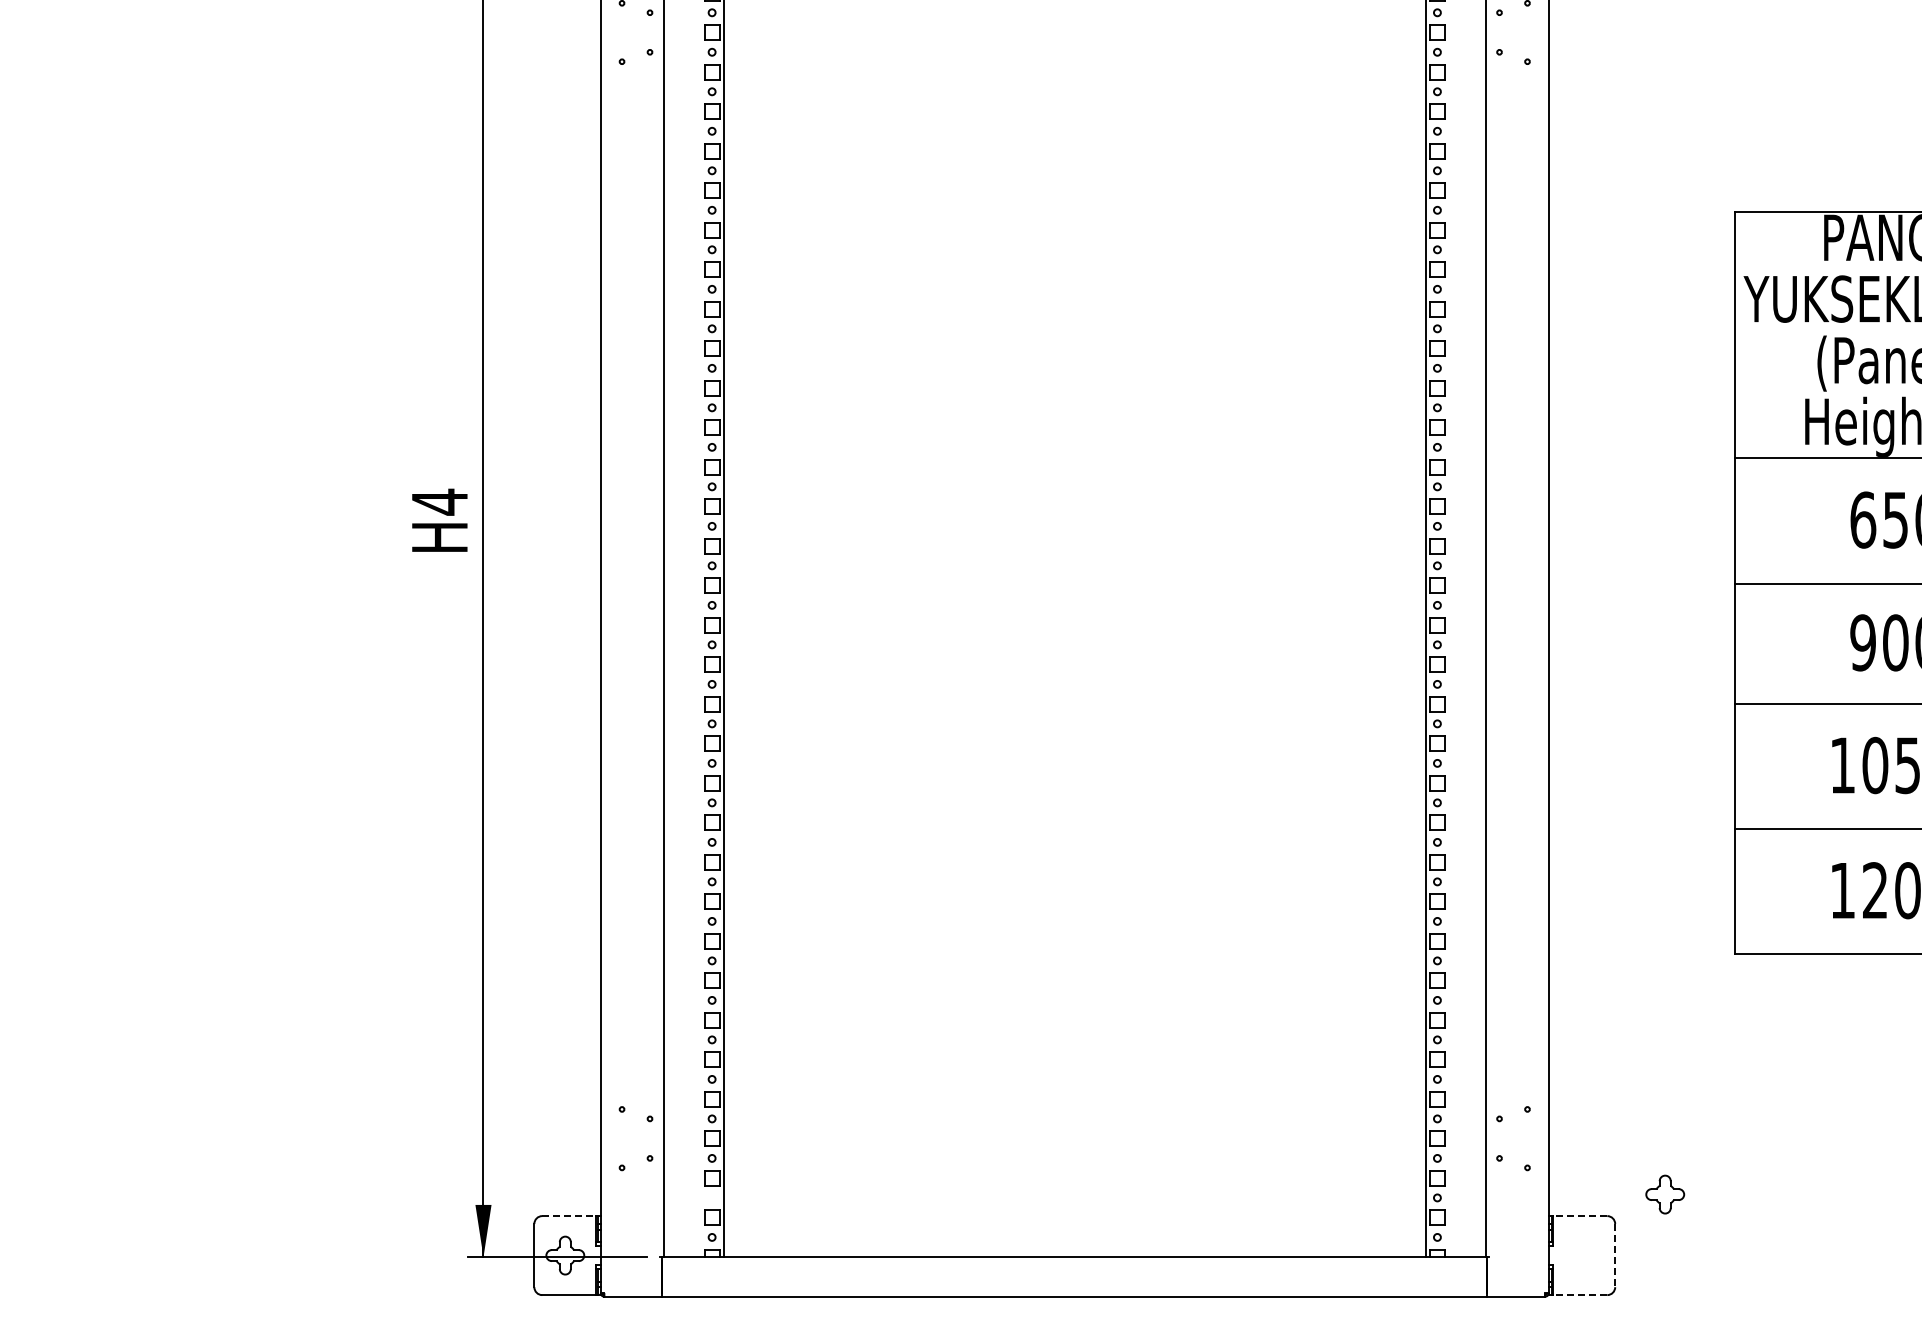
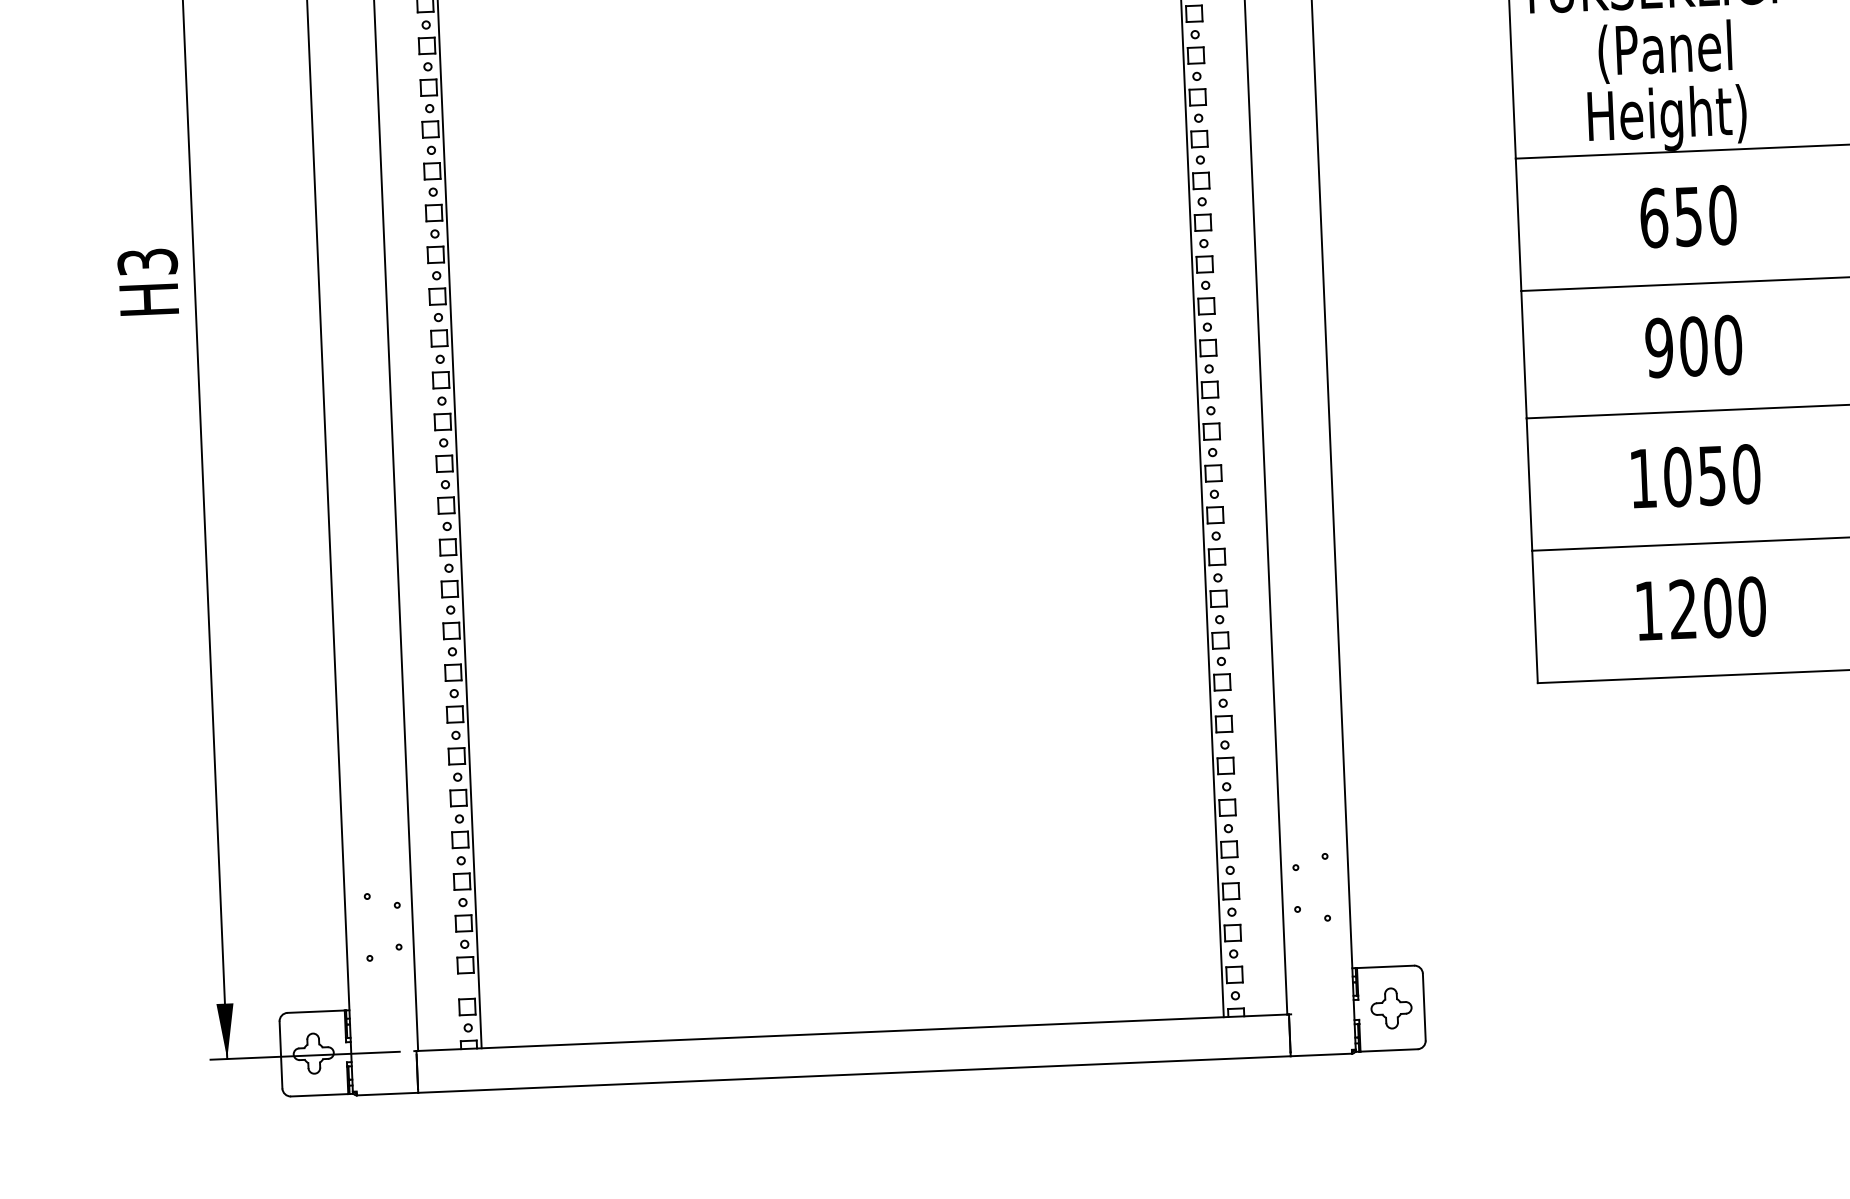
text: (439, 501) -> (147, 261), H4 -> H3
part: (1665, 1194) -> (1391, 1008), moved
line: (569, 1216) -> (316, 1012), dashed -> solid
line: (1579, 1216) -> (1384, 967), dashed -> solid
line: (1615, 1255) -> (1424, 1006), dashed -> solid
line: (1579, 1295) -> (1388, 1050), dashed -> solid

